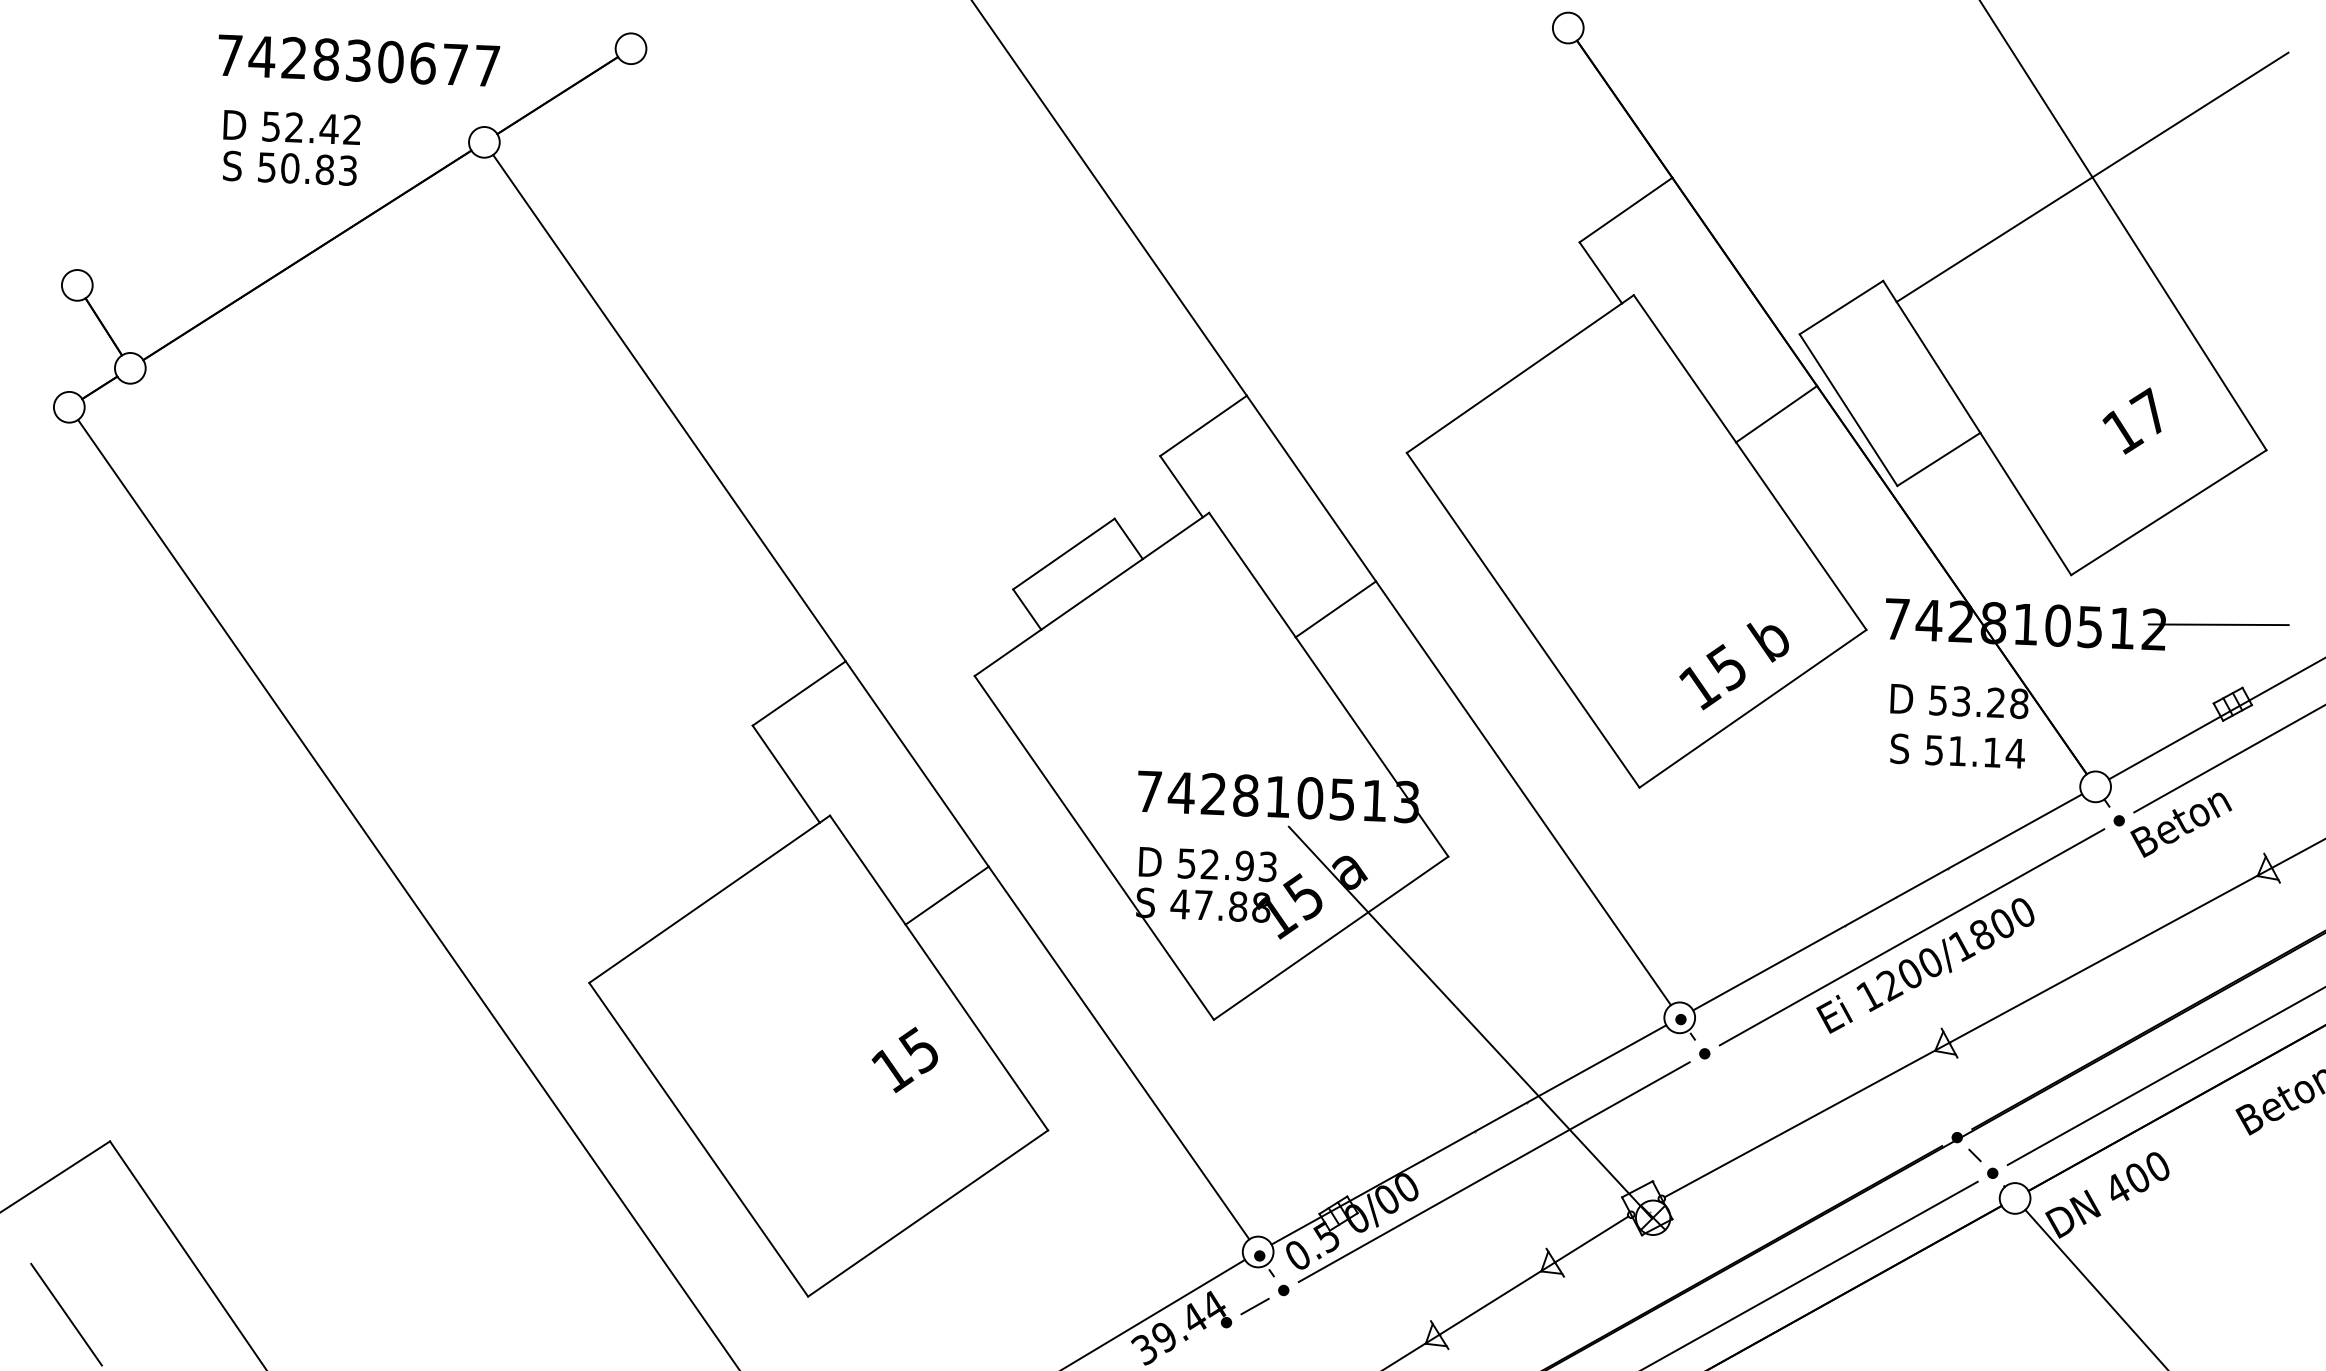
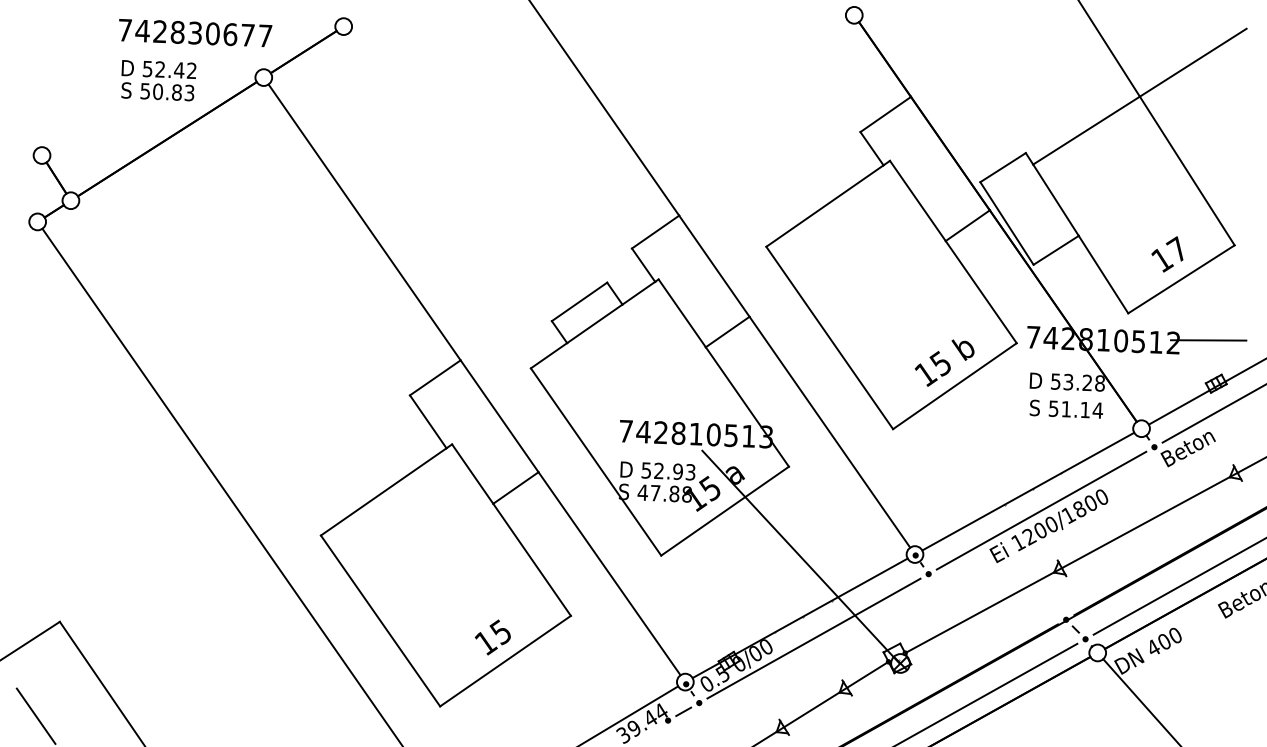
text: (2132, 421) -> (1167, 254), moved
text: (904, 1059) -> (492, 637), moved

